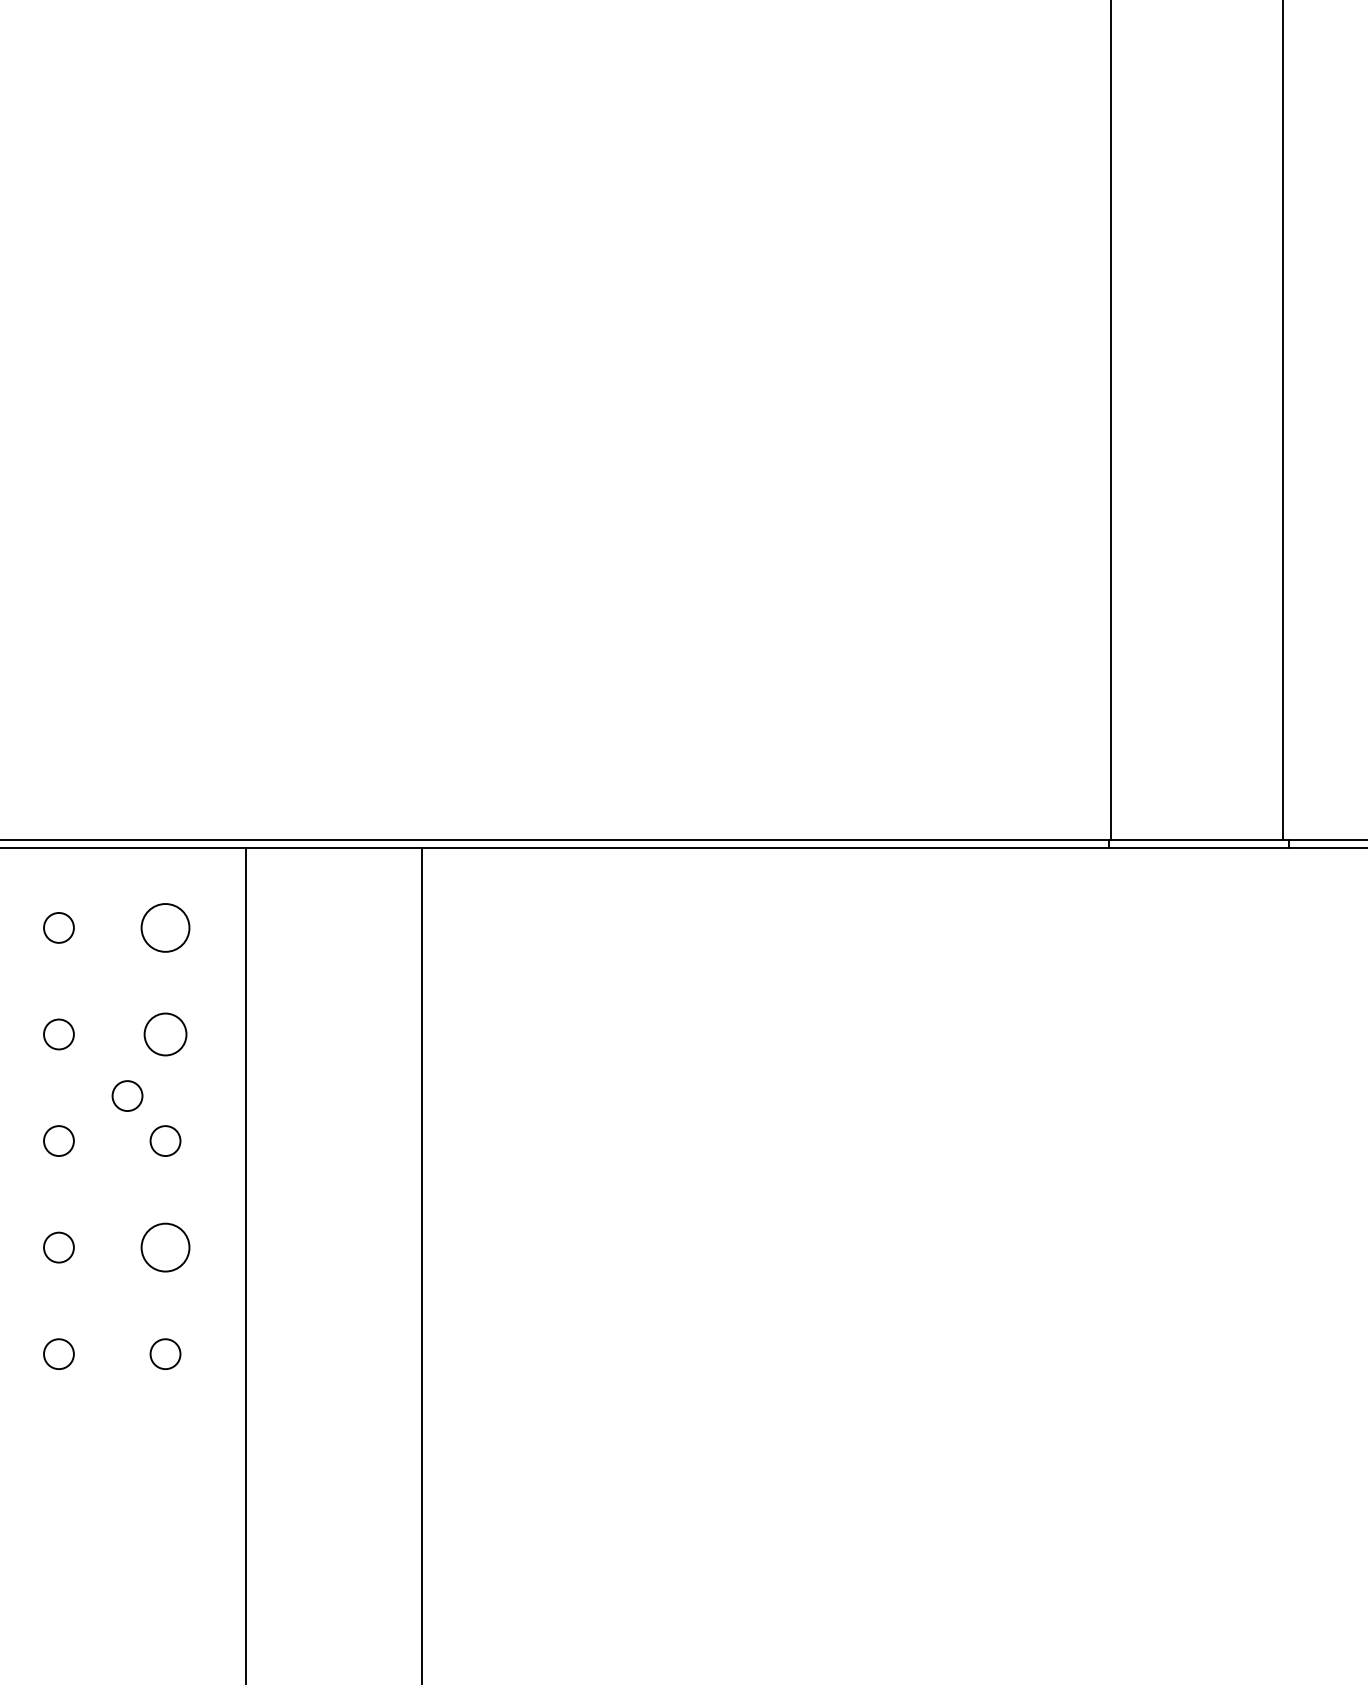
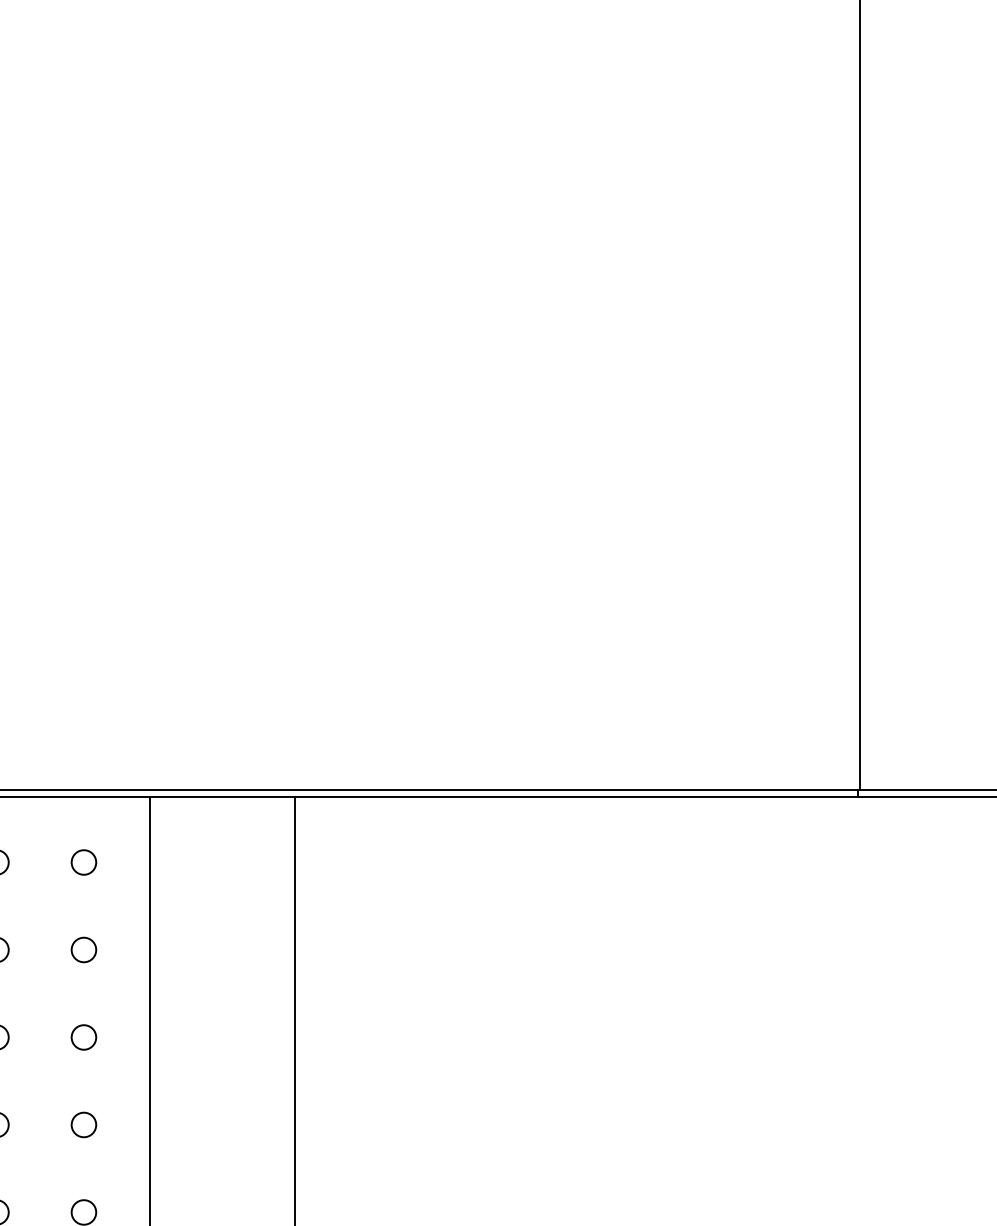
circle: (165, 927) -> (83, 862), size x0.62
circle: (165, 1034) -> (83, 949), size x0.71
circle: (127, 1095) -> (52, 1000), removed
circle: (165, 1247) -> (83, 1124), size x0.62

